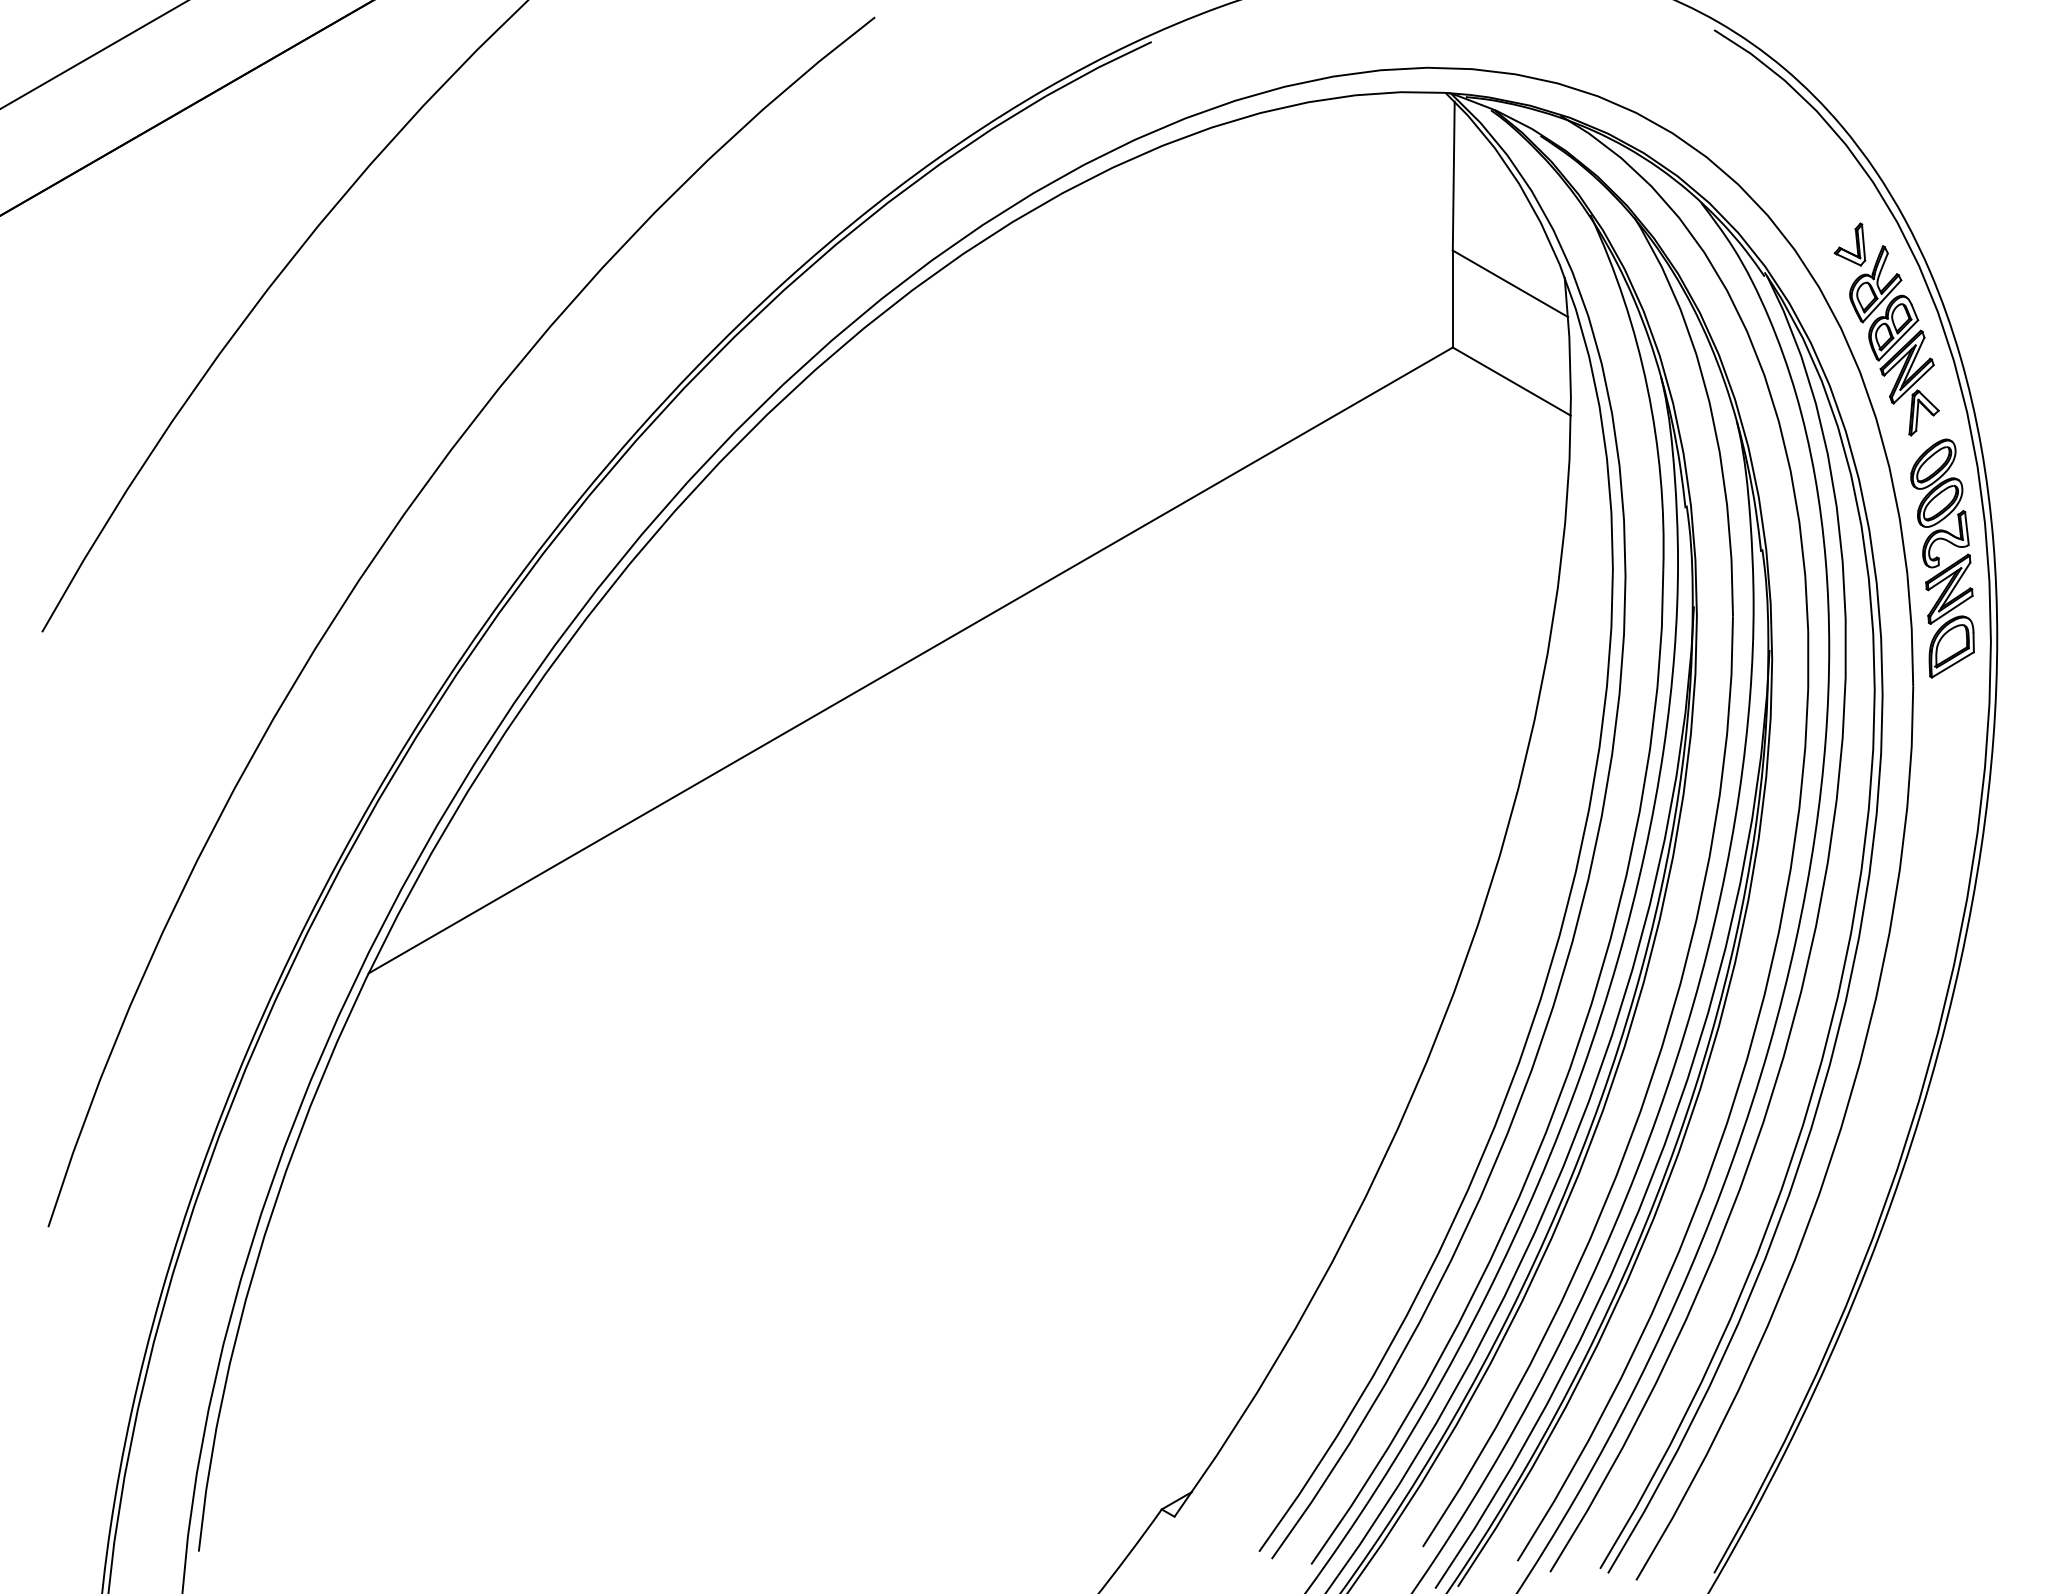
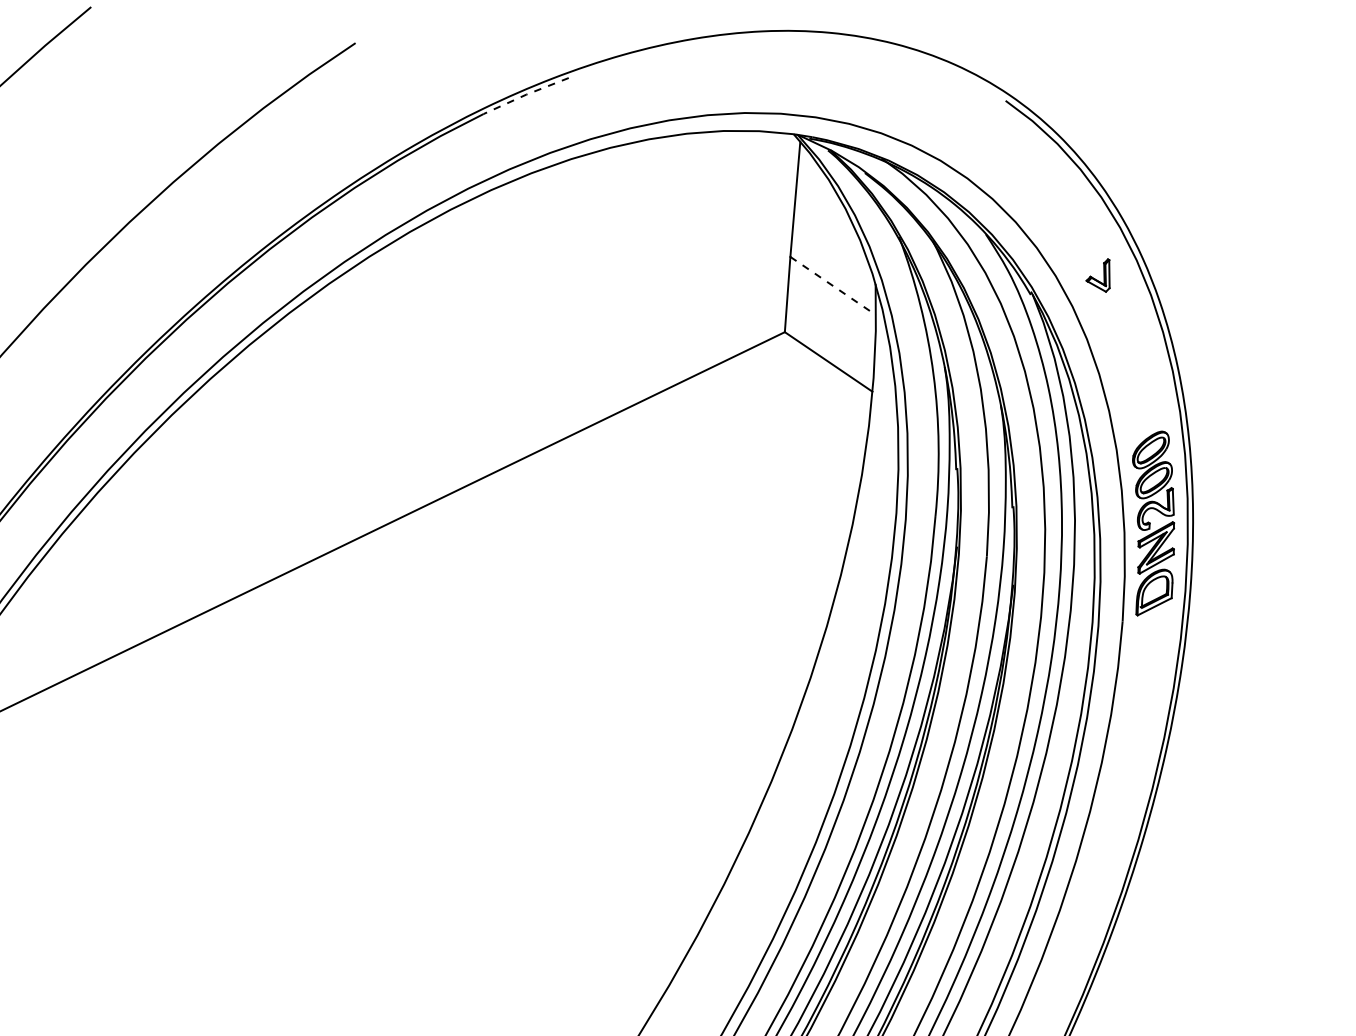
line: (1098, 67) -> (526, 94), solid -> dashed
line: (1510, 283) -> (833, 285), solid -> dashed
part: (1894, 340) -> (1127, 351), removed

